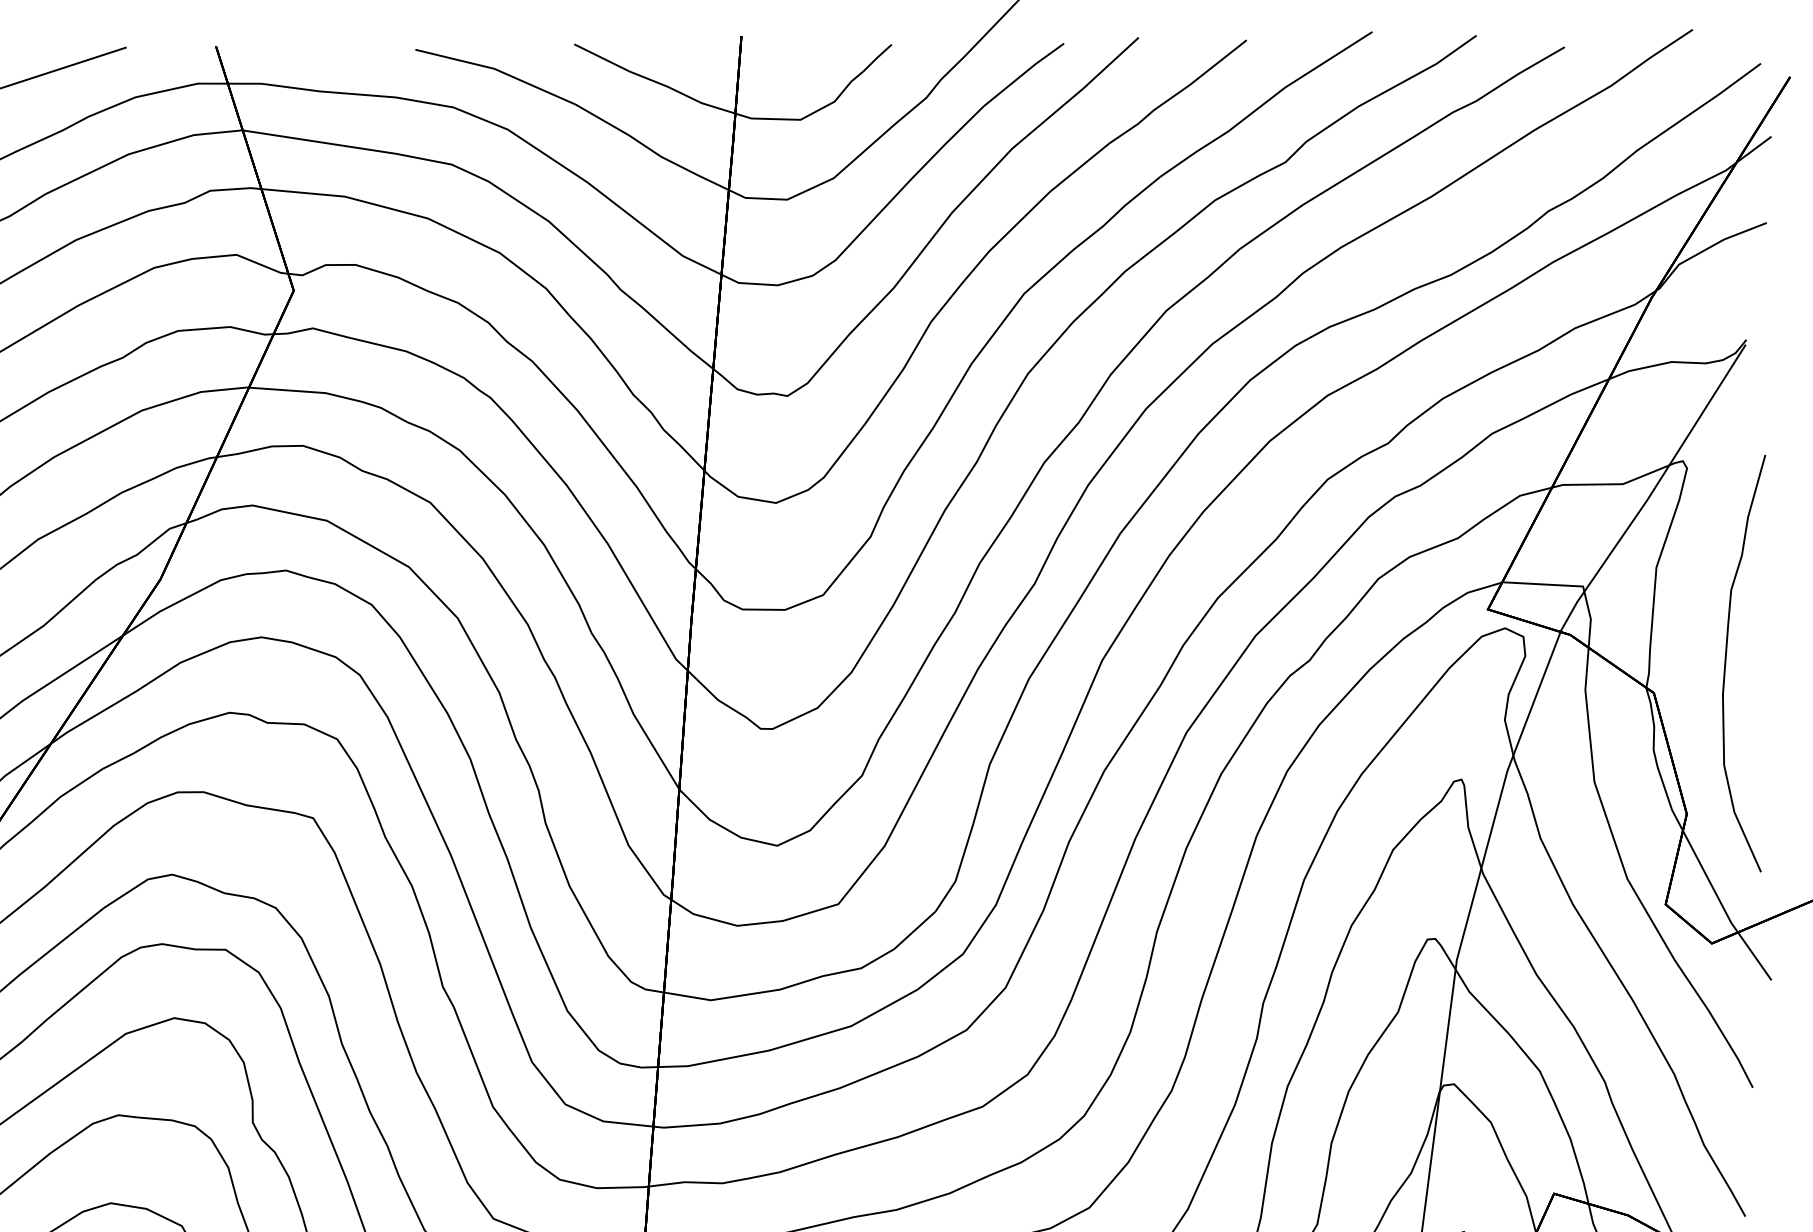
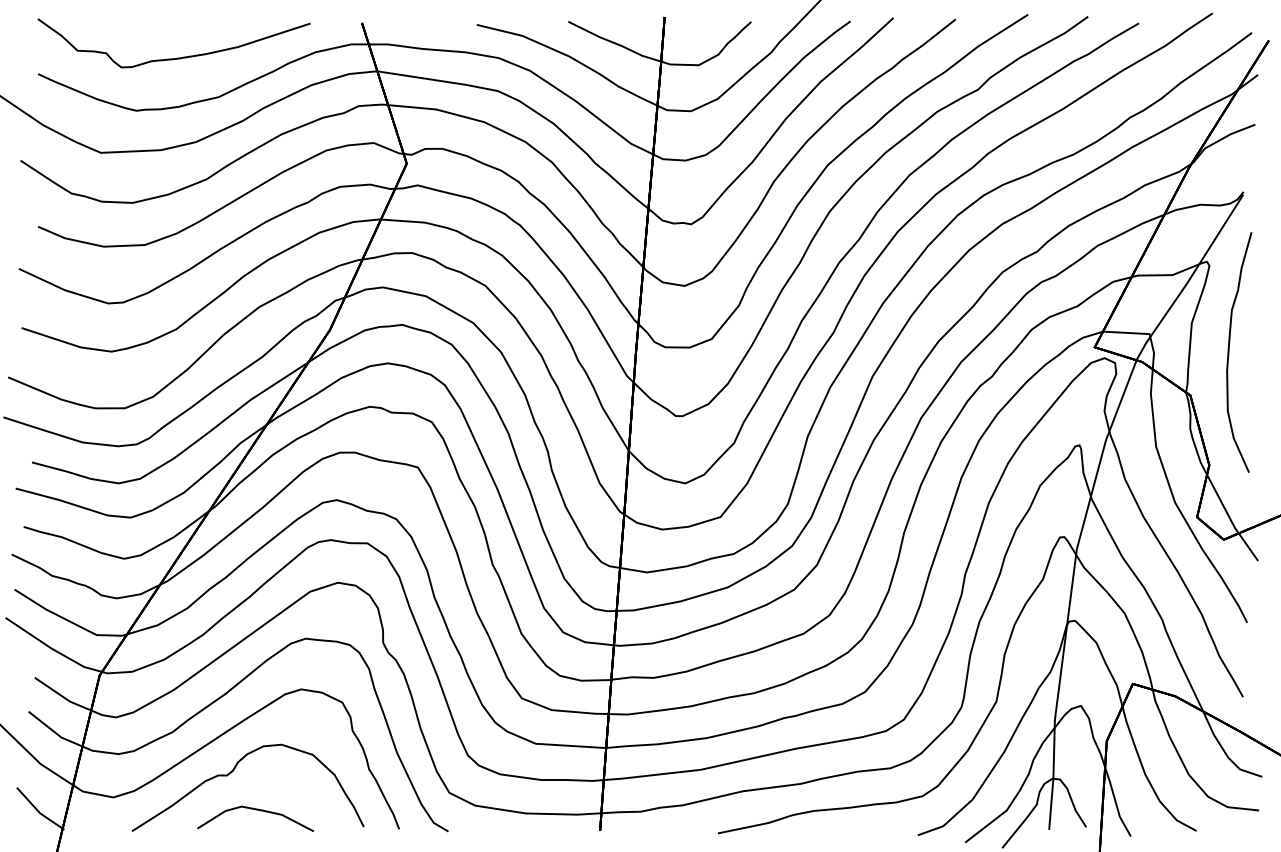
curve: (1727, 663) -> (1229, 352), moved

